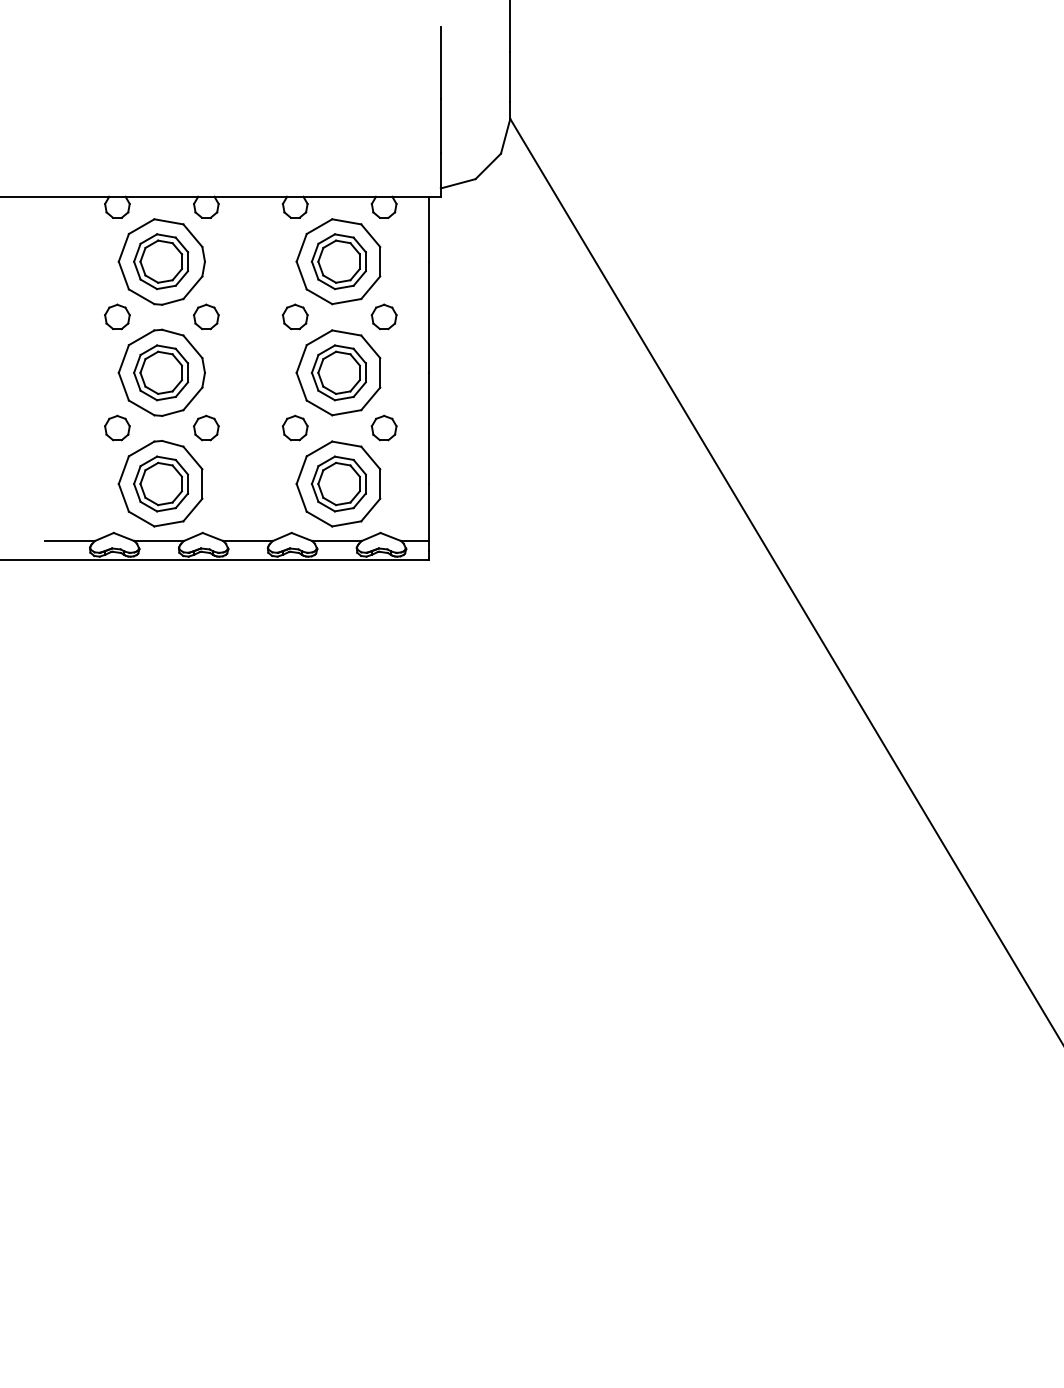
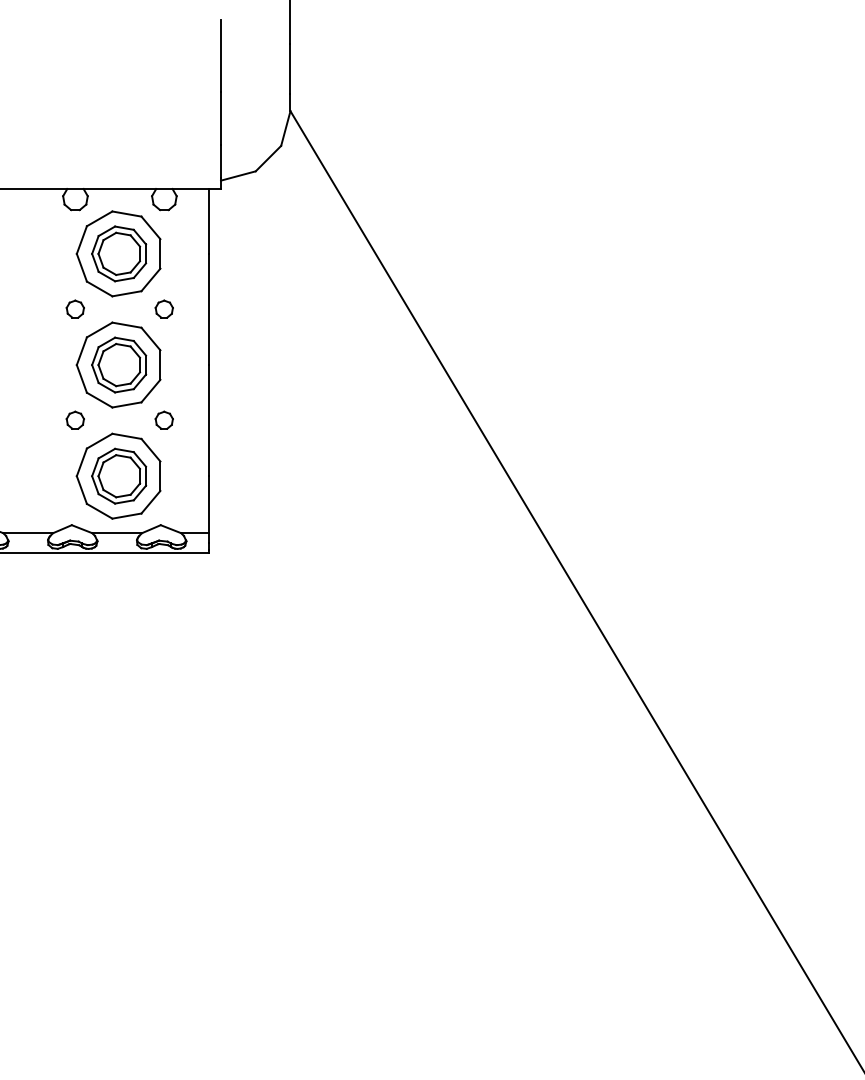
part: (294, 316) -> (74, 308), size x0.7
part: (383, 316) -> (163, 308), size x0.7
part: (294, 427) -> (74, 419), size x0.7
part: (383, 427) -> (163, 419), size x0.7

